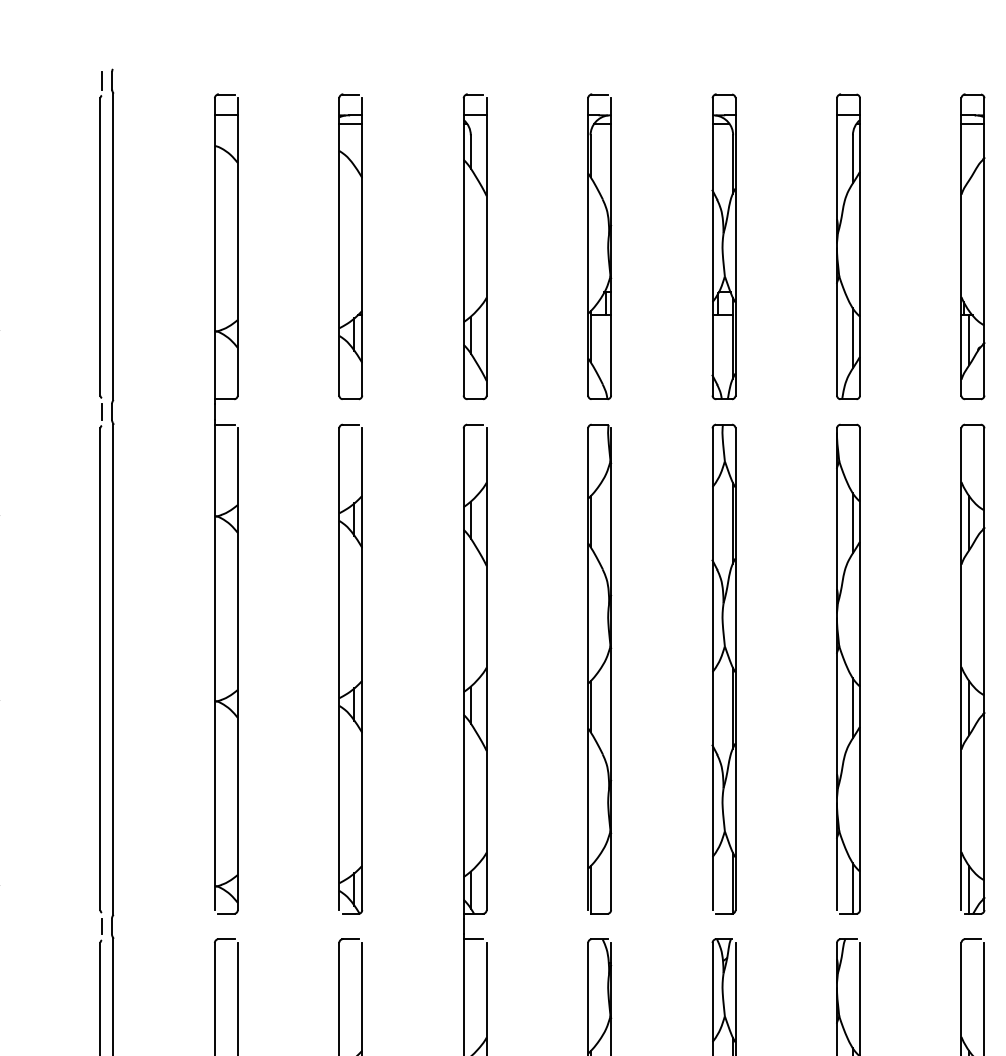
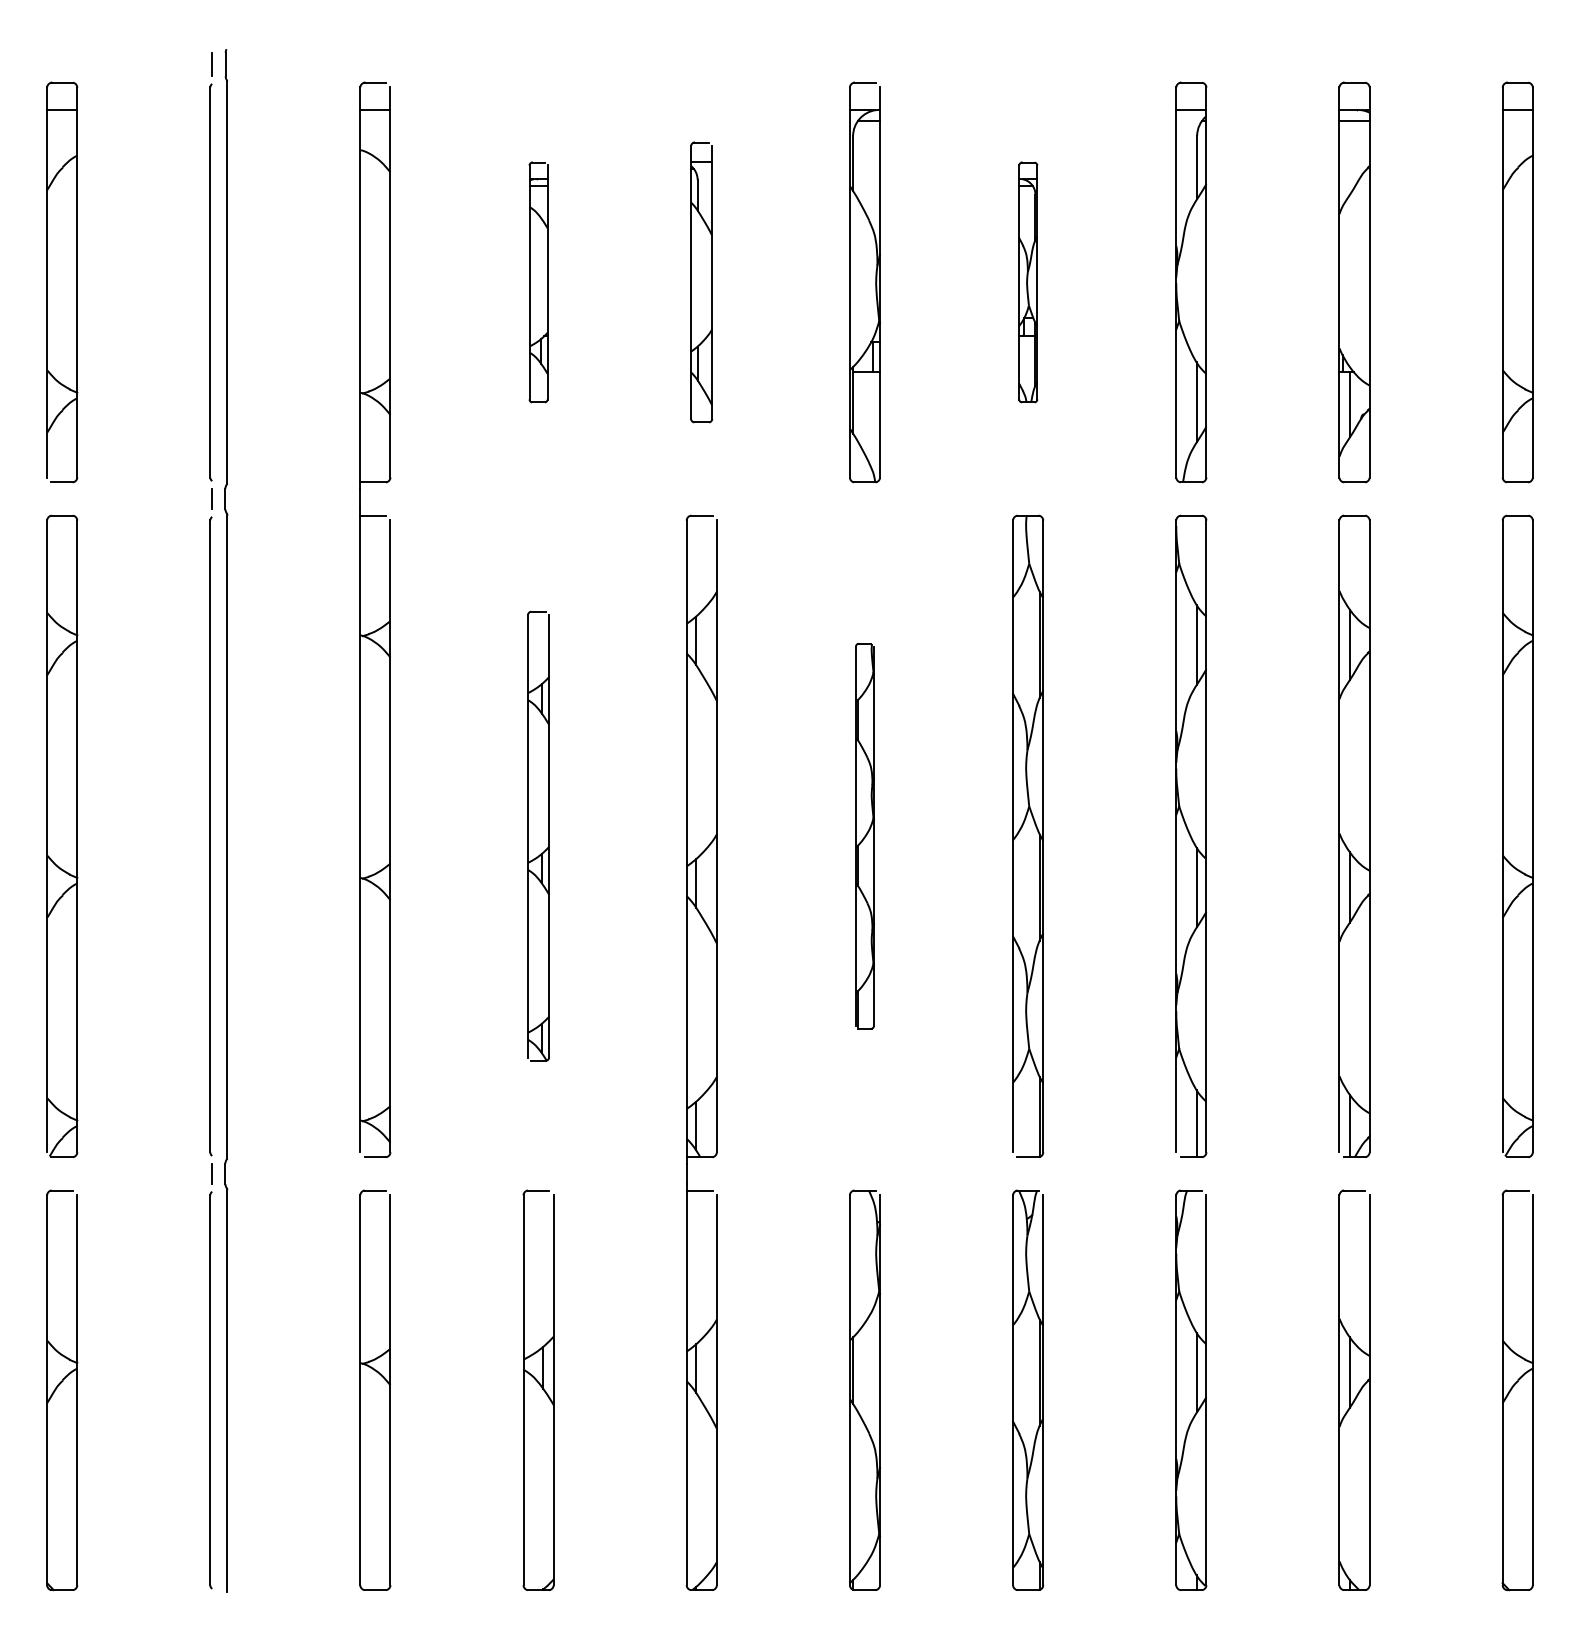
part: (350, 246) -> (538, 282), size x0.6
part: (474, 246) -> (701, 282), size x0.7
part: (724, 246) -> (1028, 282), size x0.6
part: (350, 668) -> (538, 835), size x0.7
part: (599, 668) -> (864, 835), size x0.6

